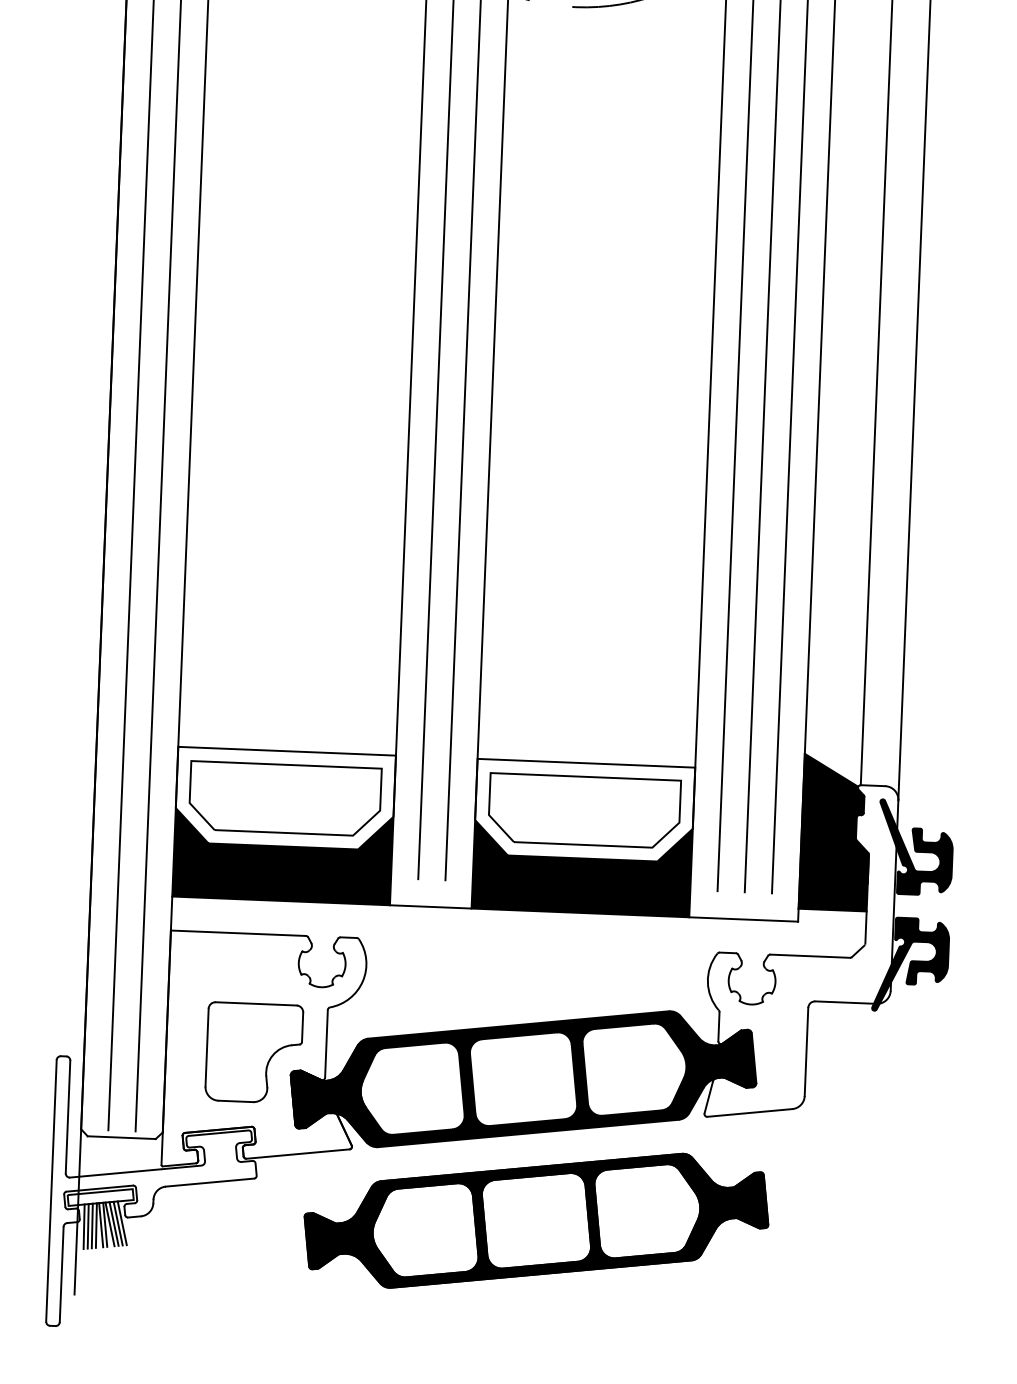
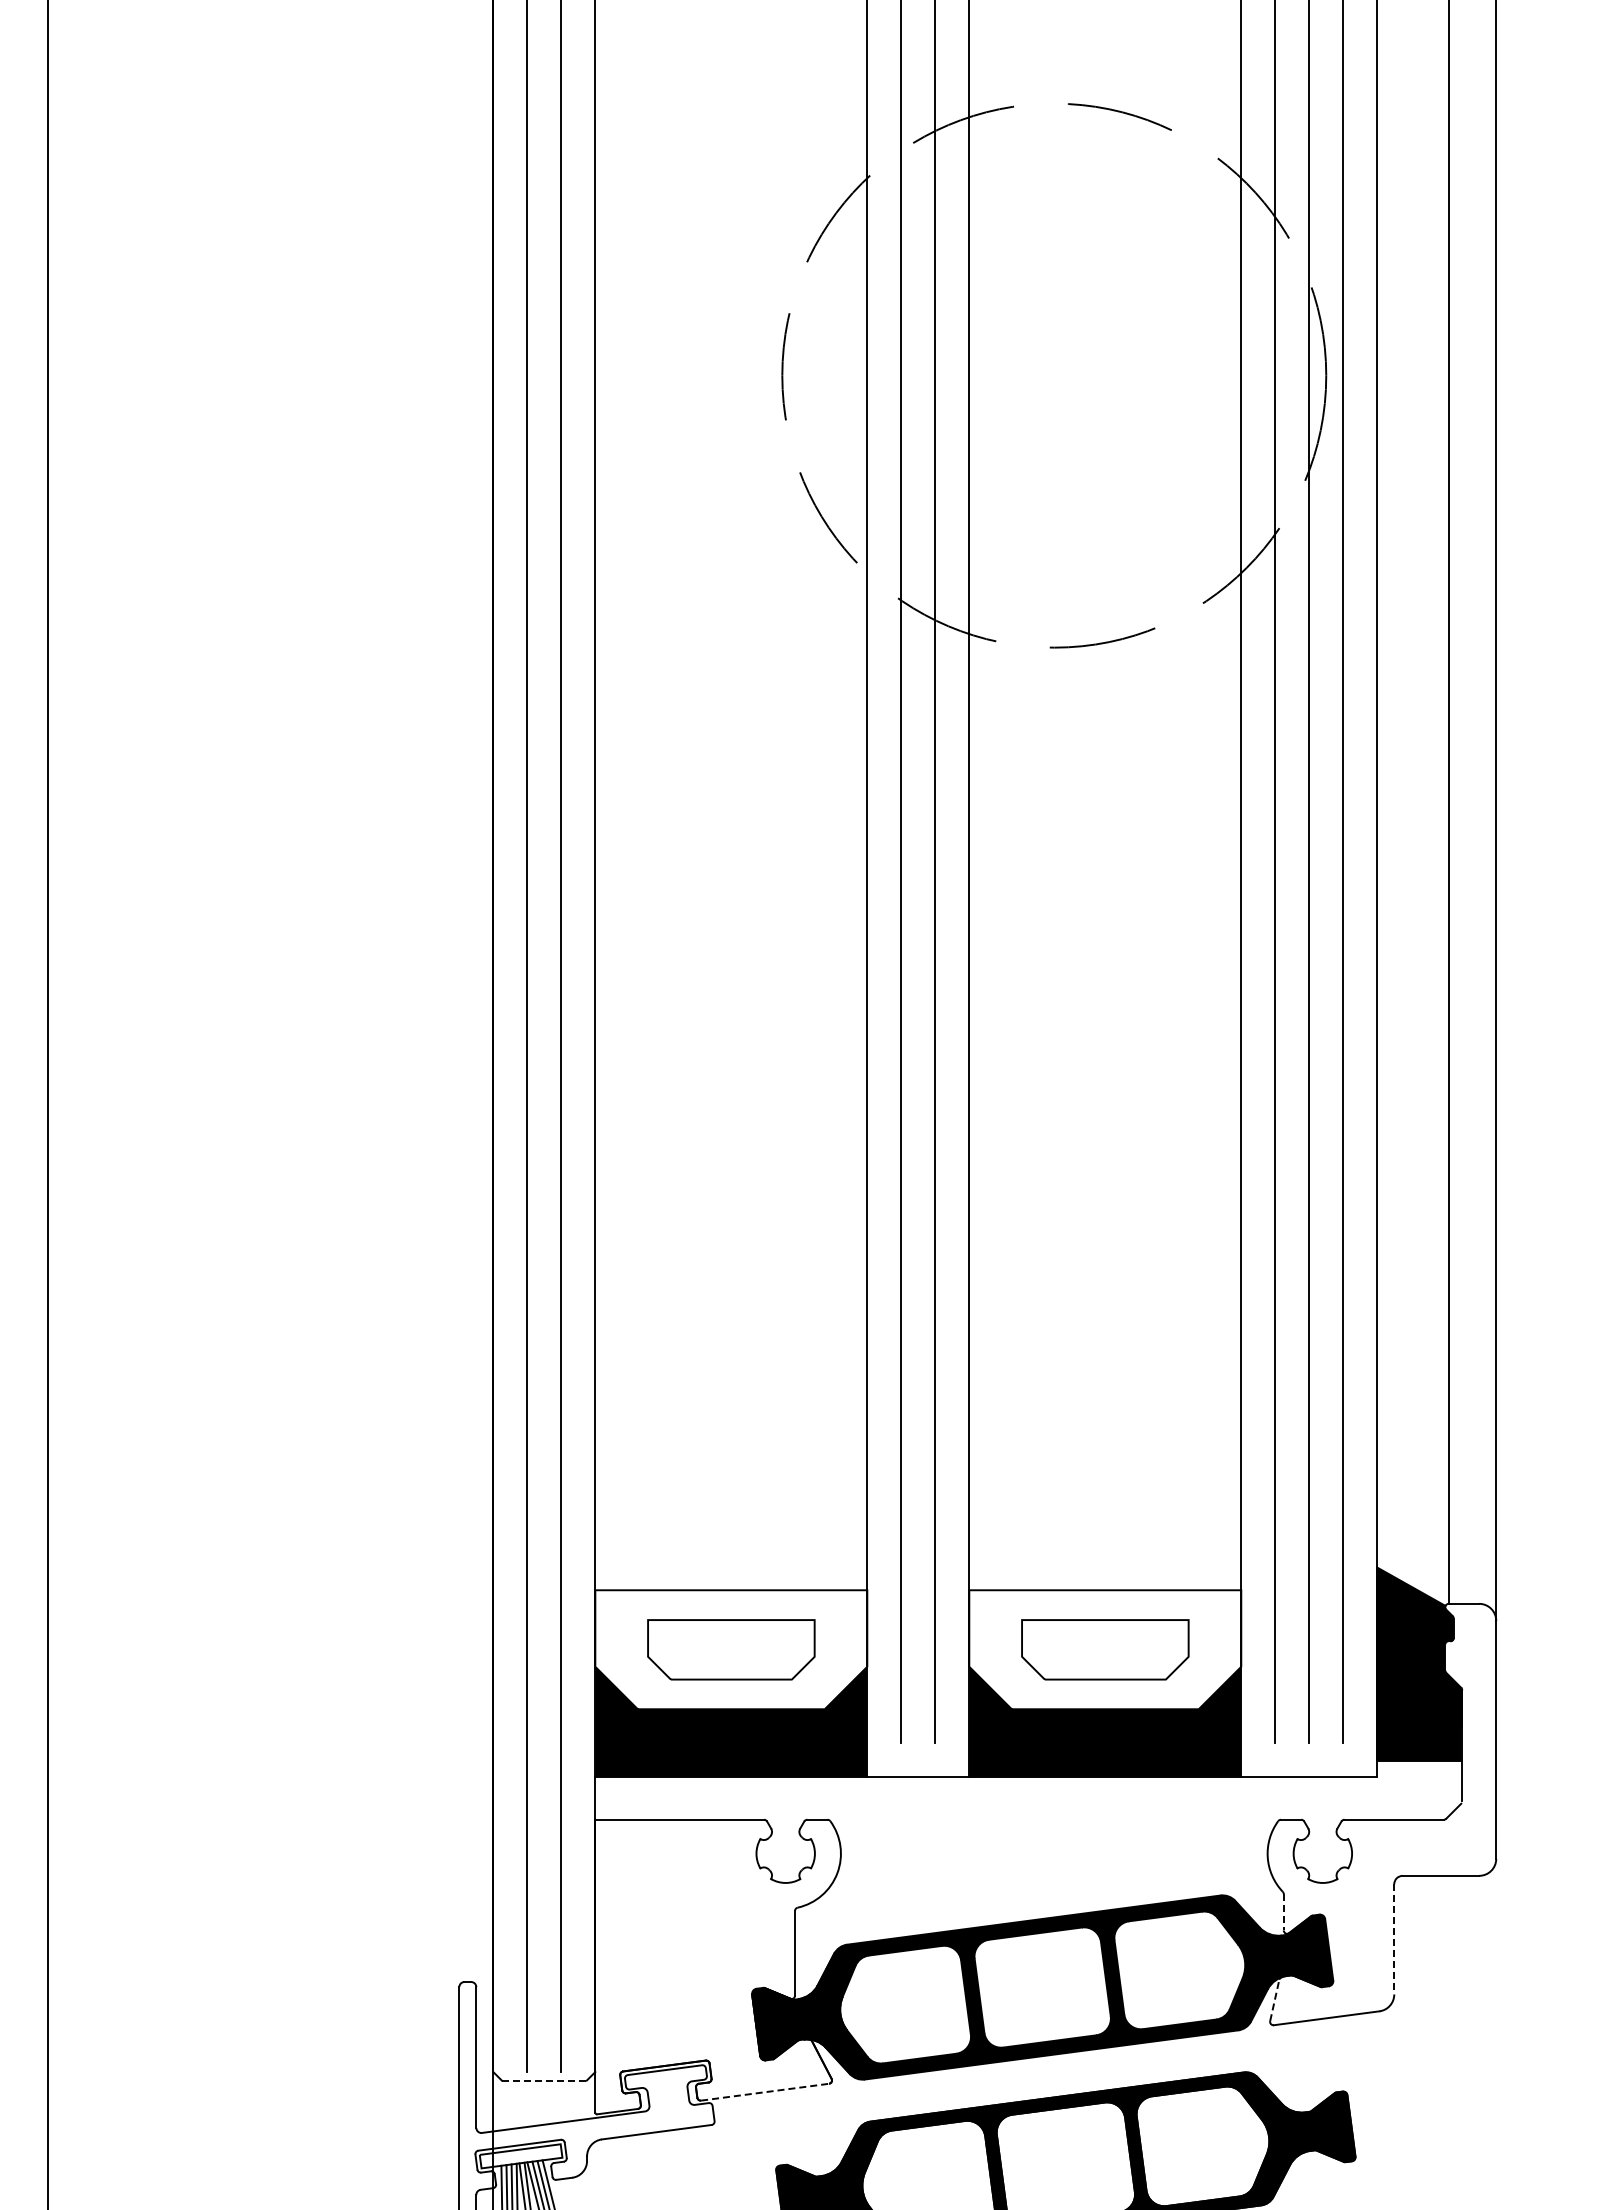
part: (285, 798) -> (731, 1649), size x0.7
part: (584, 810) -> (1105, 1649), size x0.7
fill: (915, 847) -> (1519, 1678), removed
fill: (910, 964) -> (1519, 1825), removed
line: (718, 1026) -> (1283, 1912), solid -> dashed
line: (806, 1052) -> (1394, 1939), solid -> dashed
part: (254, 1053) -> (705, 1968), removed
line: (708, 1096) -> (1274, 1999), solid -> dashed
line: (121, 1137) -> (544, 2080), solid -> dashed
line: (298, 1154) -> (765, 2092), solid -> dashed

